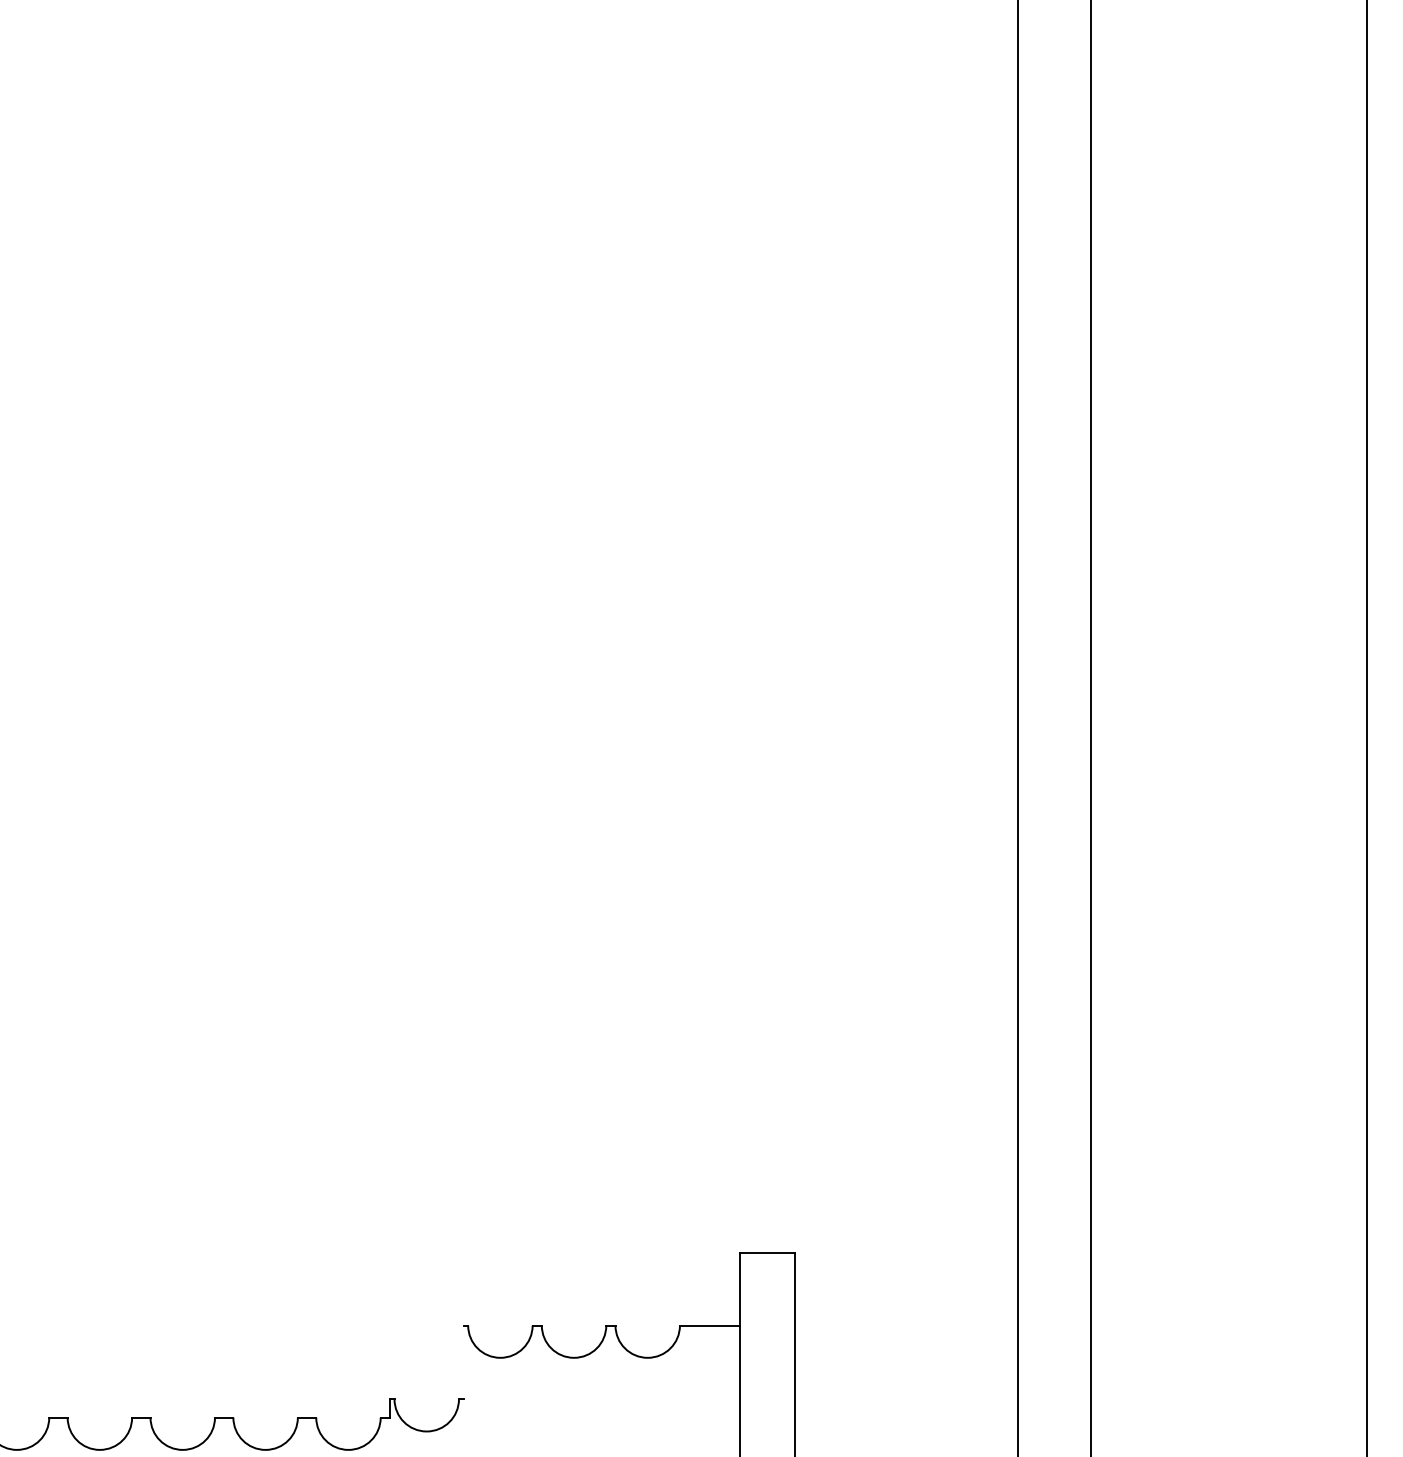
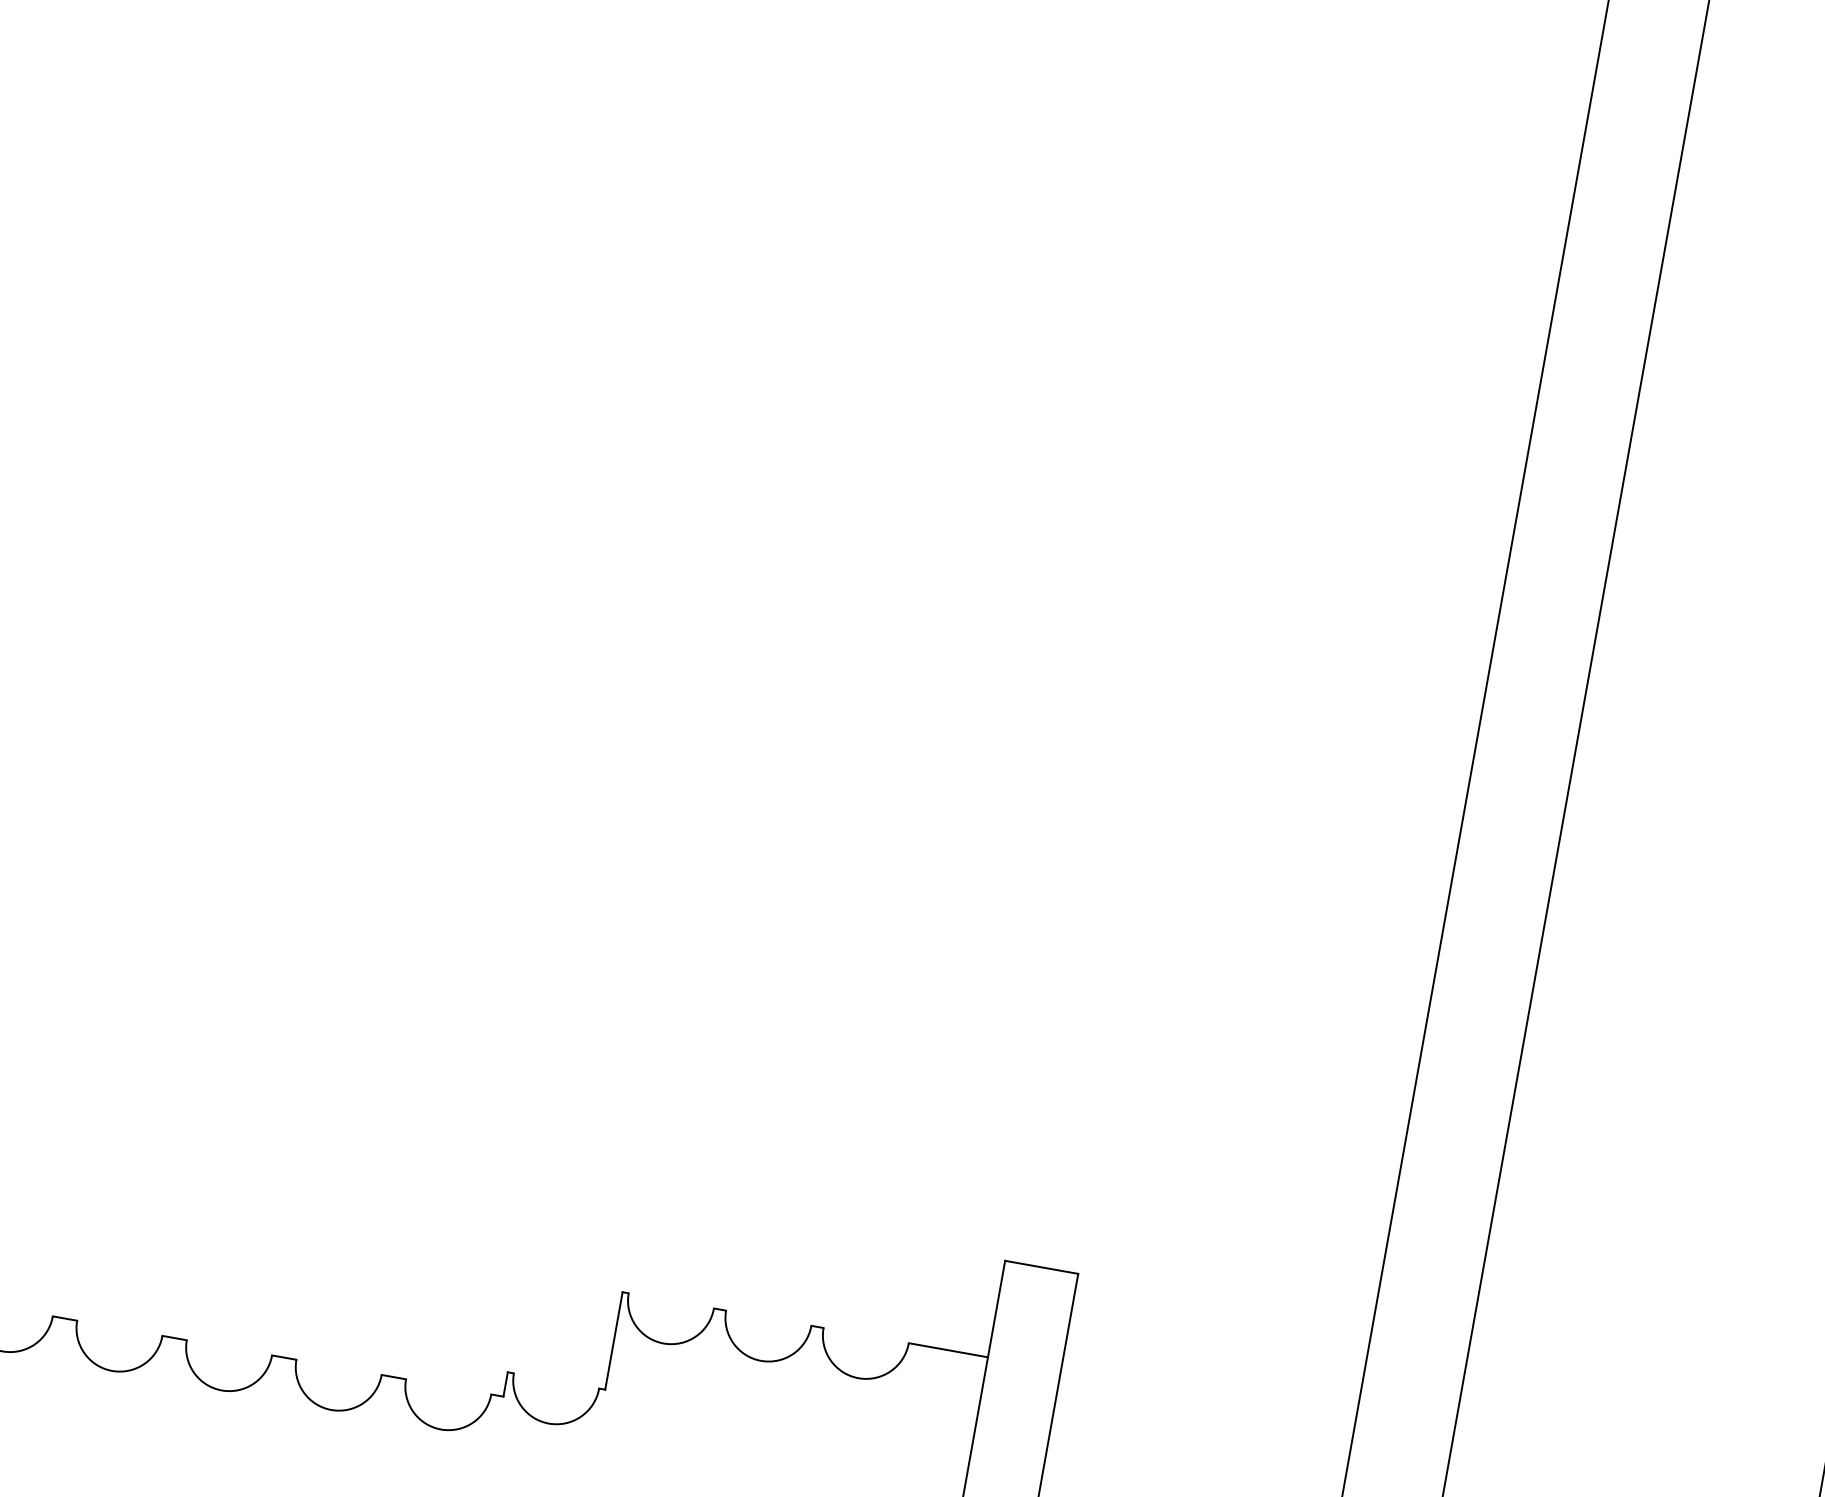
line: (463, 1362) -> (613, 1340), added

